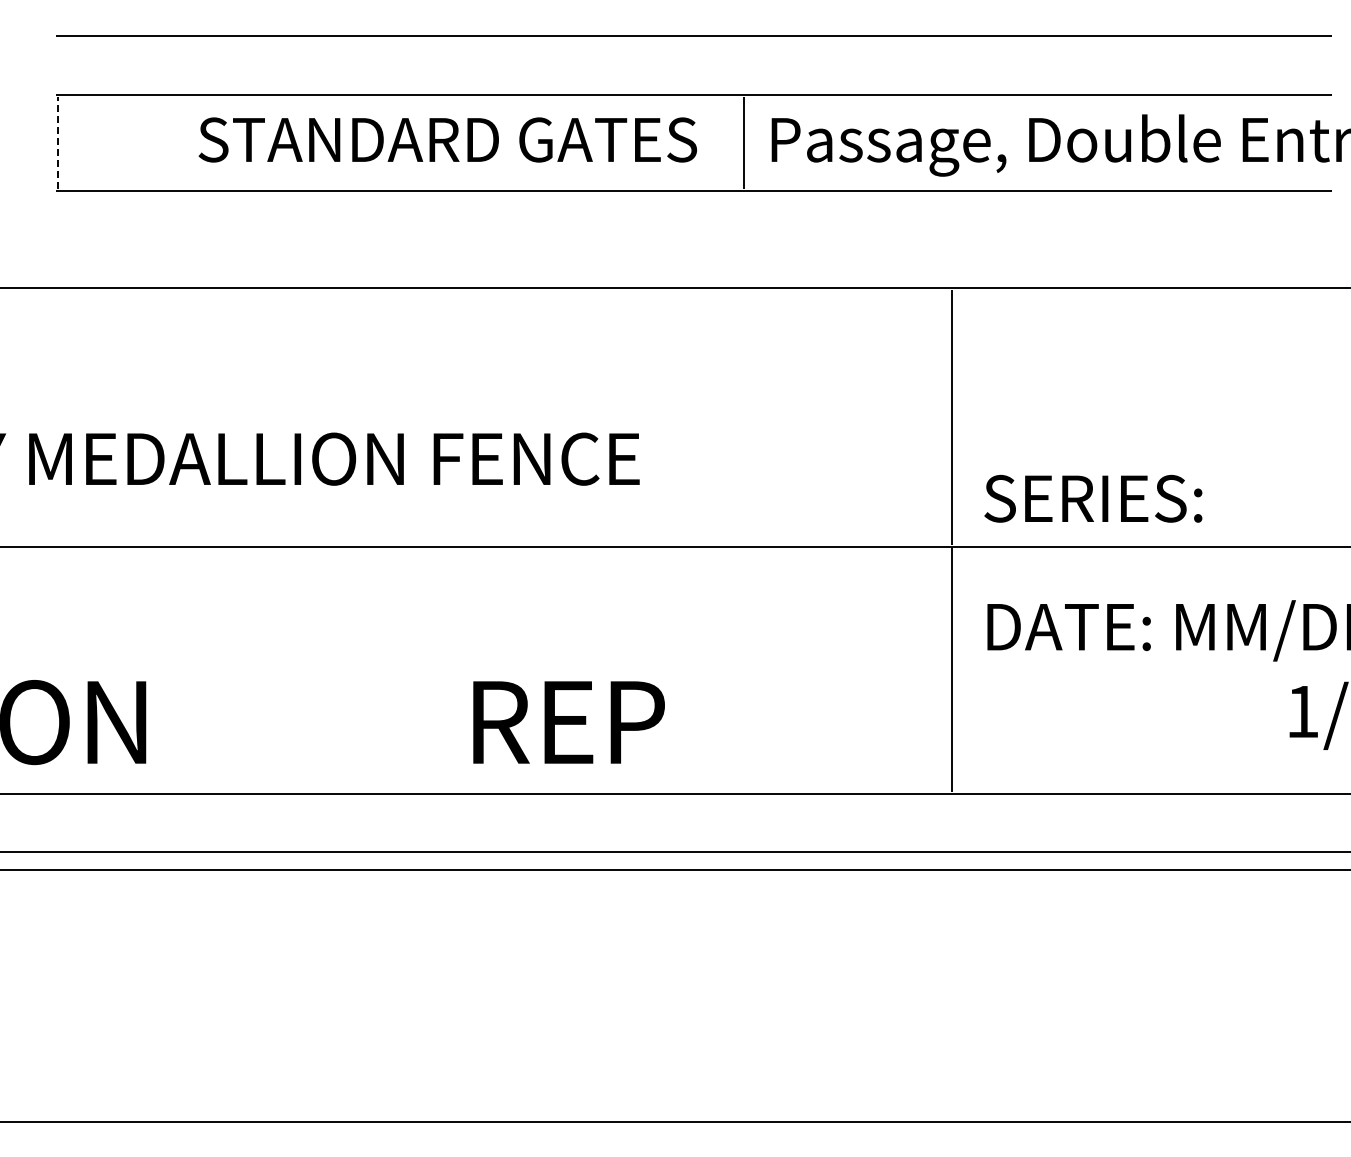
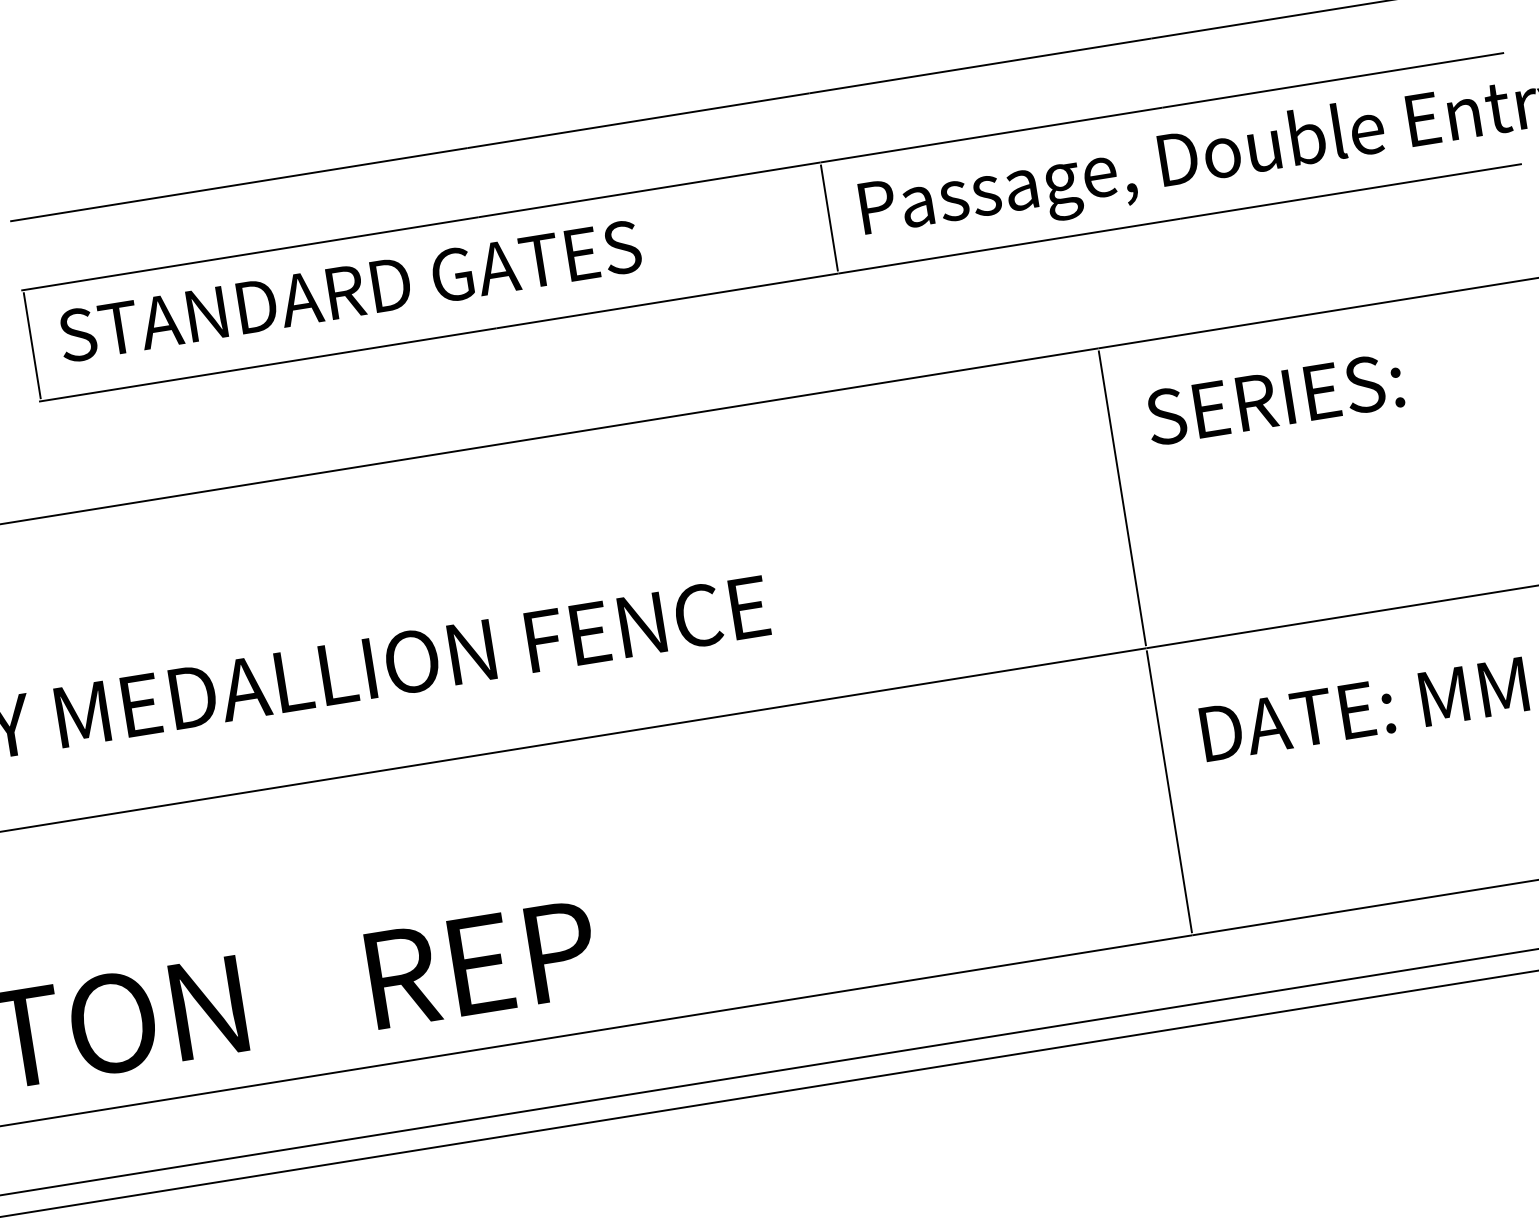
text: (447, 139) -> (349, 290), moved
line: (57, 142) -> (31, 345), dashed -> solid
text: (1093, 498) -> (1275, 398), moved
text: (568, 722) -> (481, 964), moved

